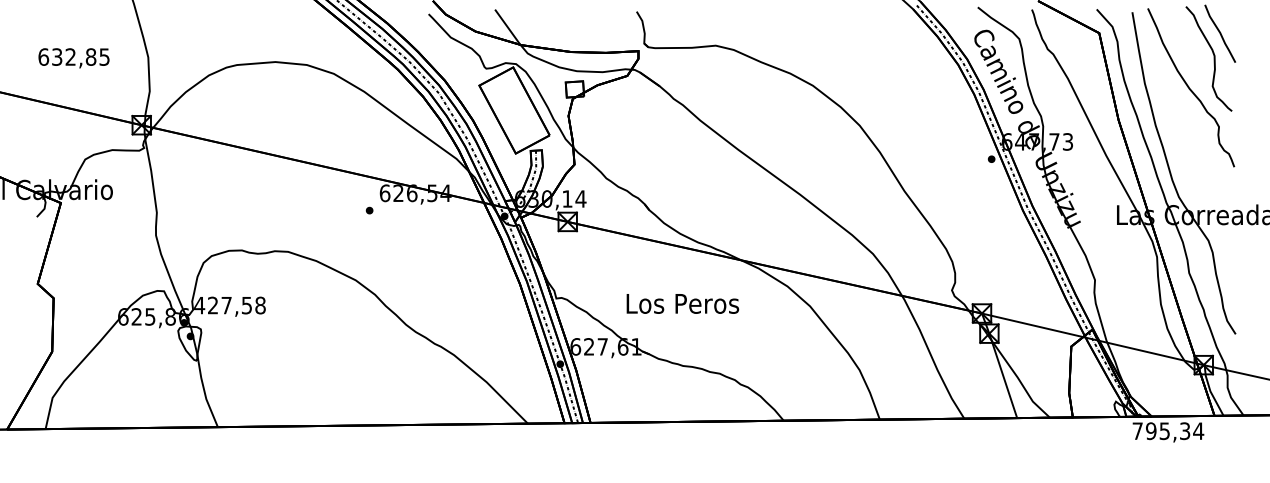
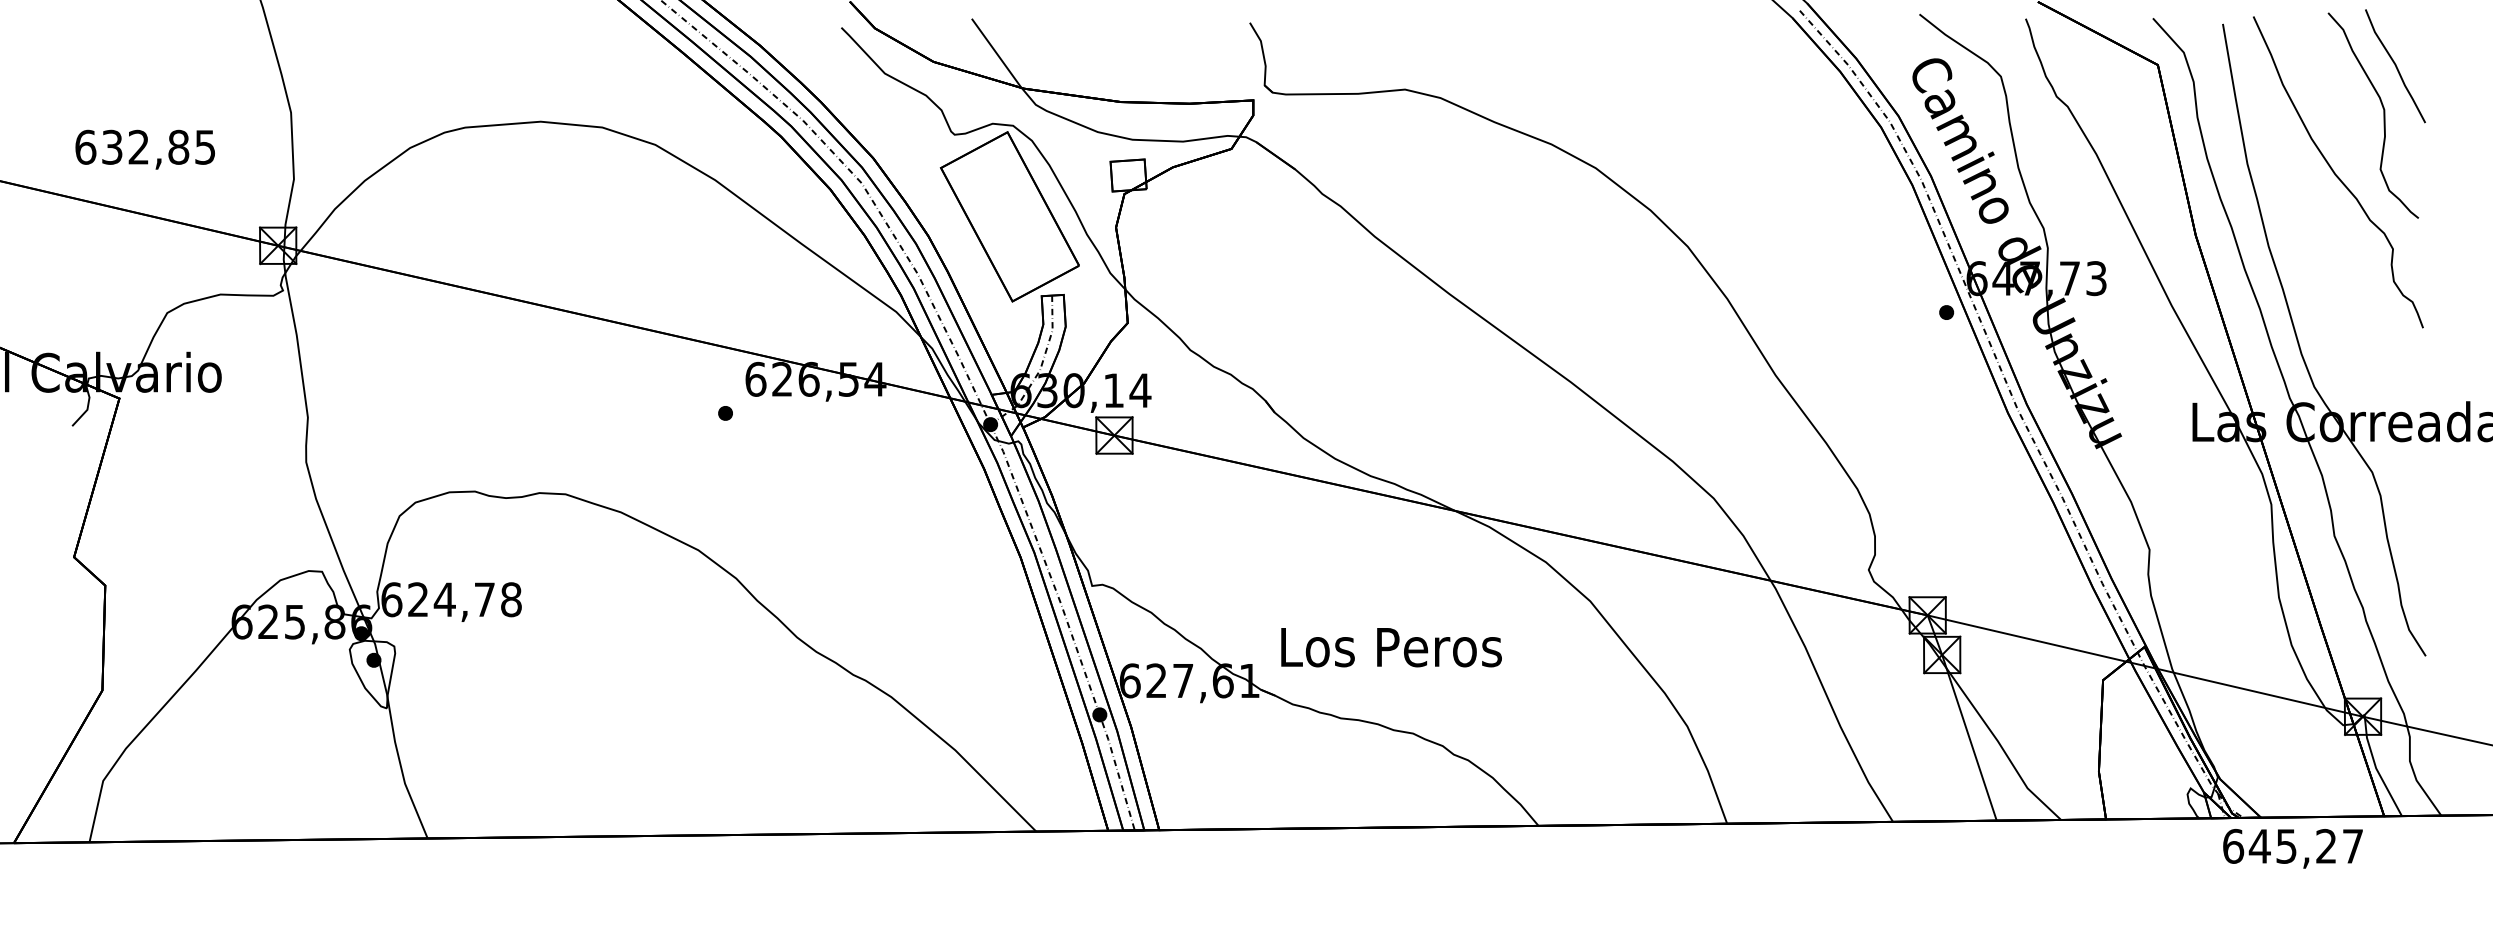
text: (73, 58) -> (144, 150), moved
text: (682, 303) -> (1390, 646), moved
text: (222, 305) -> (436, 599), 427,58 -> 624,78
text: (1168, 431) -> (2293, 846), 795,34 -> 645,27

